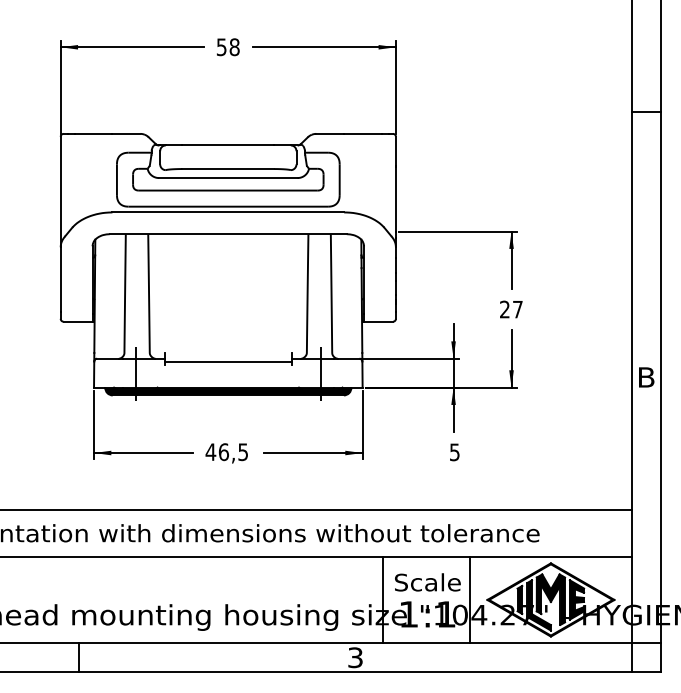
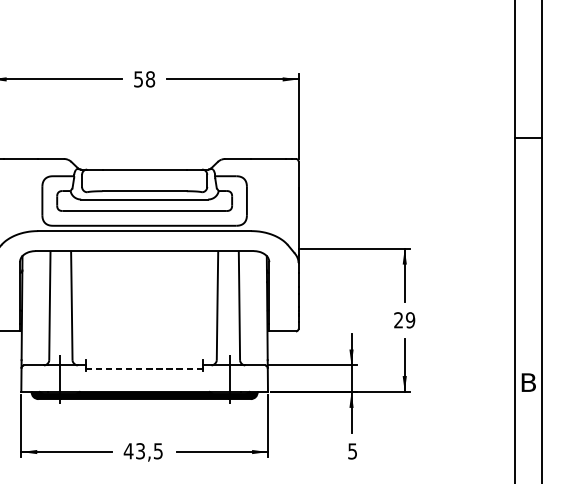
text: (517, 309) -> (410, 320), 27 -> 29
line: (228, 362) -> (144, 368), solid -> dashed
text: (223, 452) -> (140, 451), 46,5 -> 43,5

